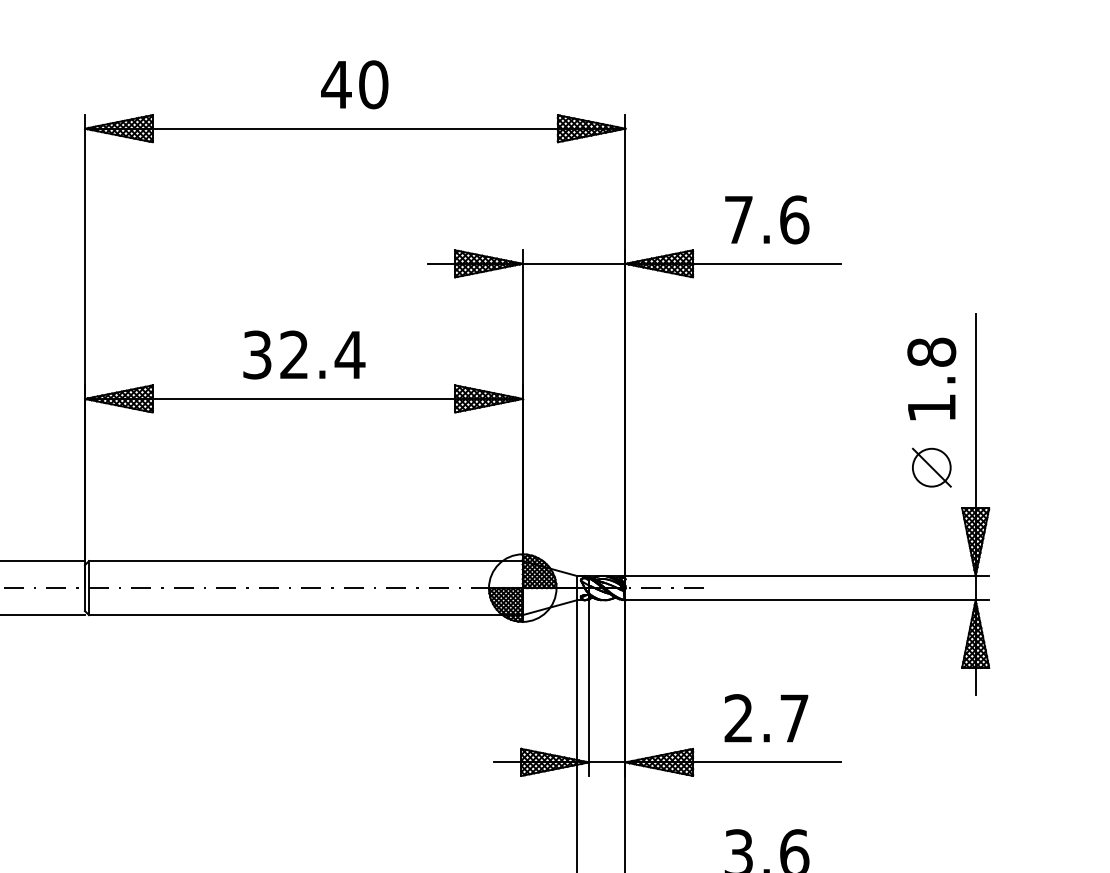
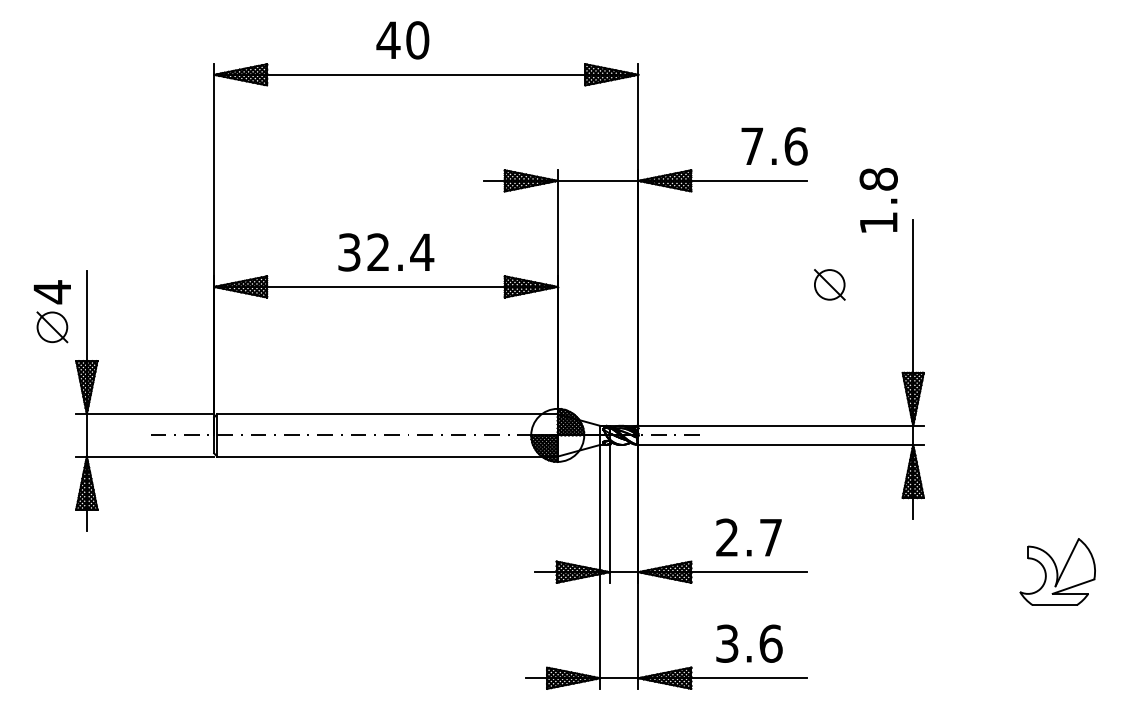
text: (354, 84) -> (402, 40), moved
text: (767, 220) -> (774, 146), moved
text: (931, 379) -> (878, 200), moved
part: (931, 467) -> (829, 284), moved

